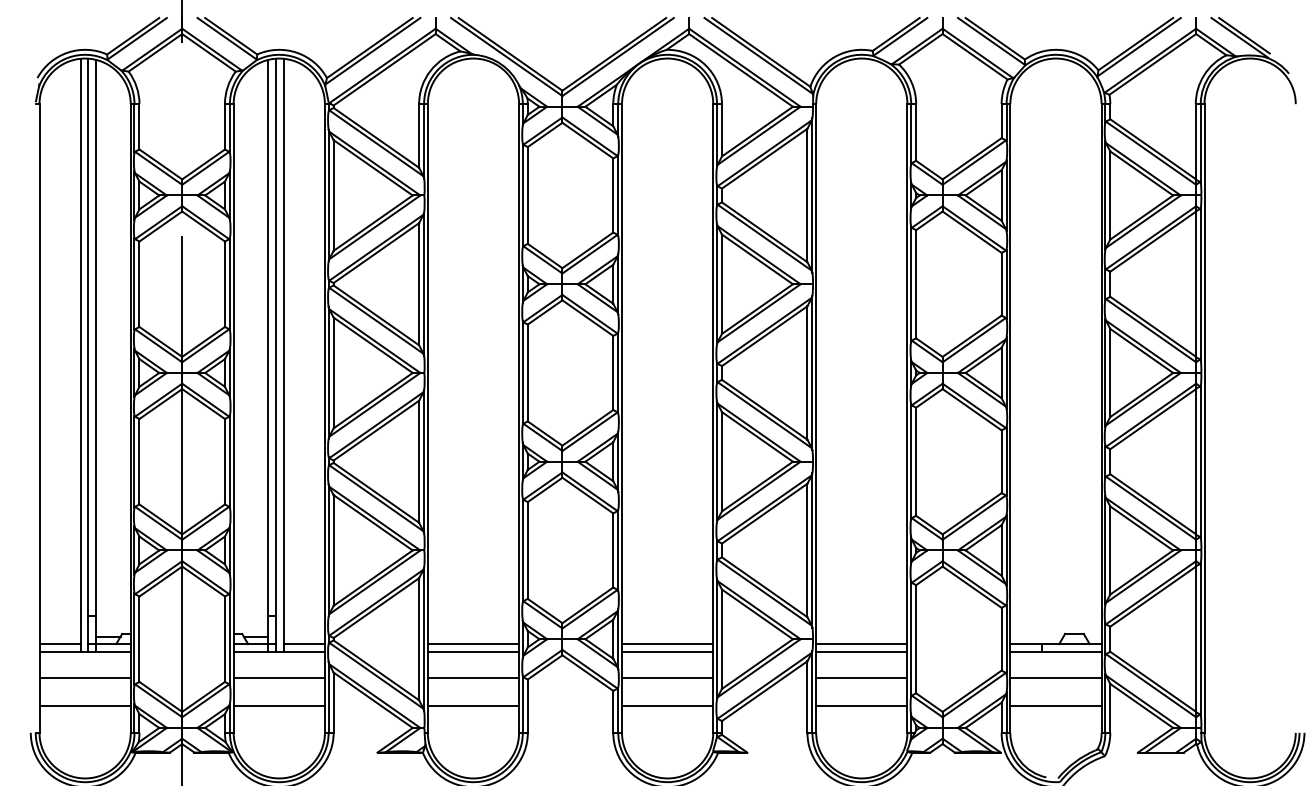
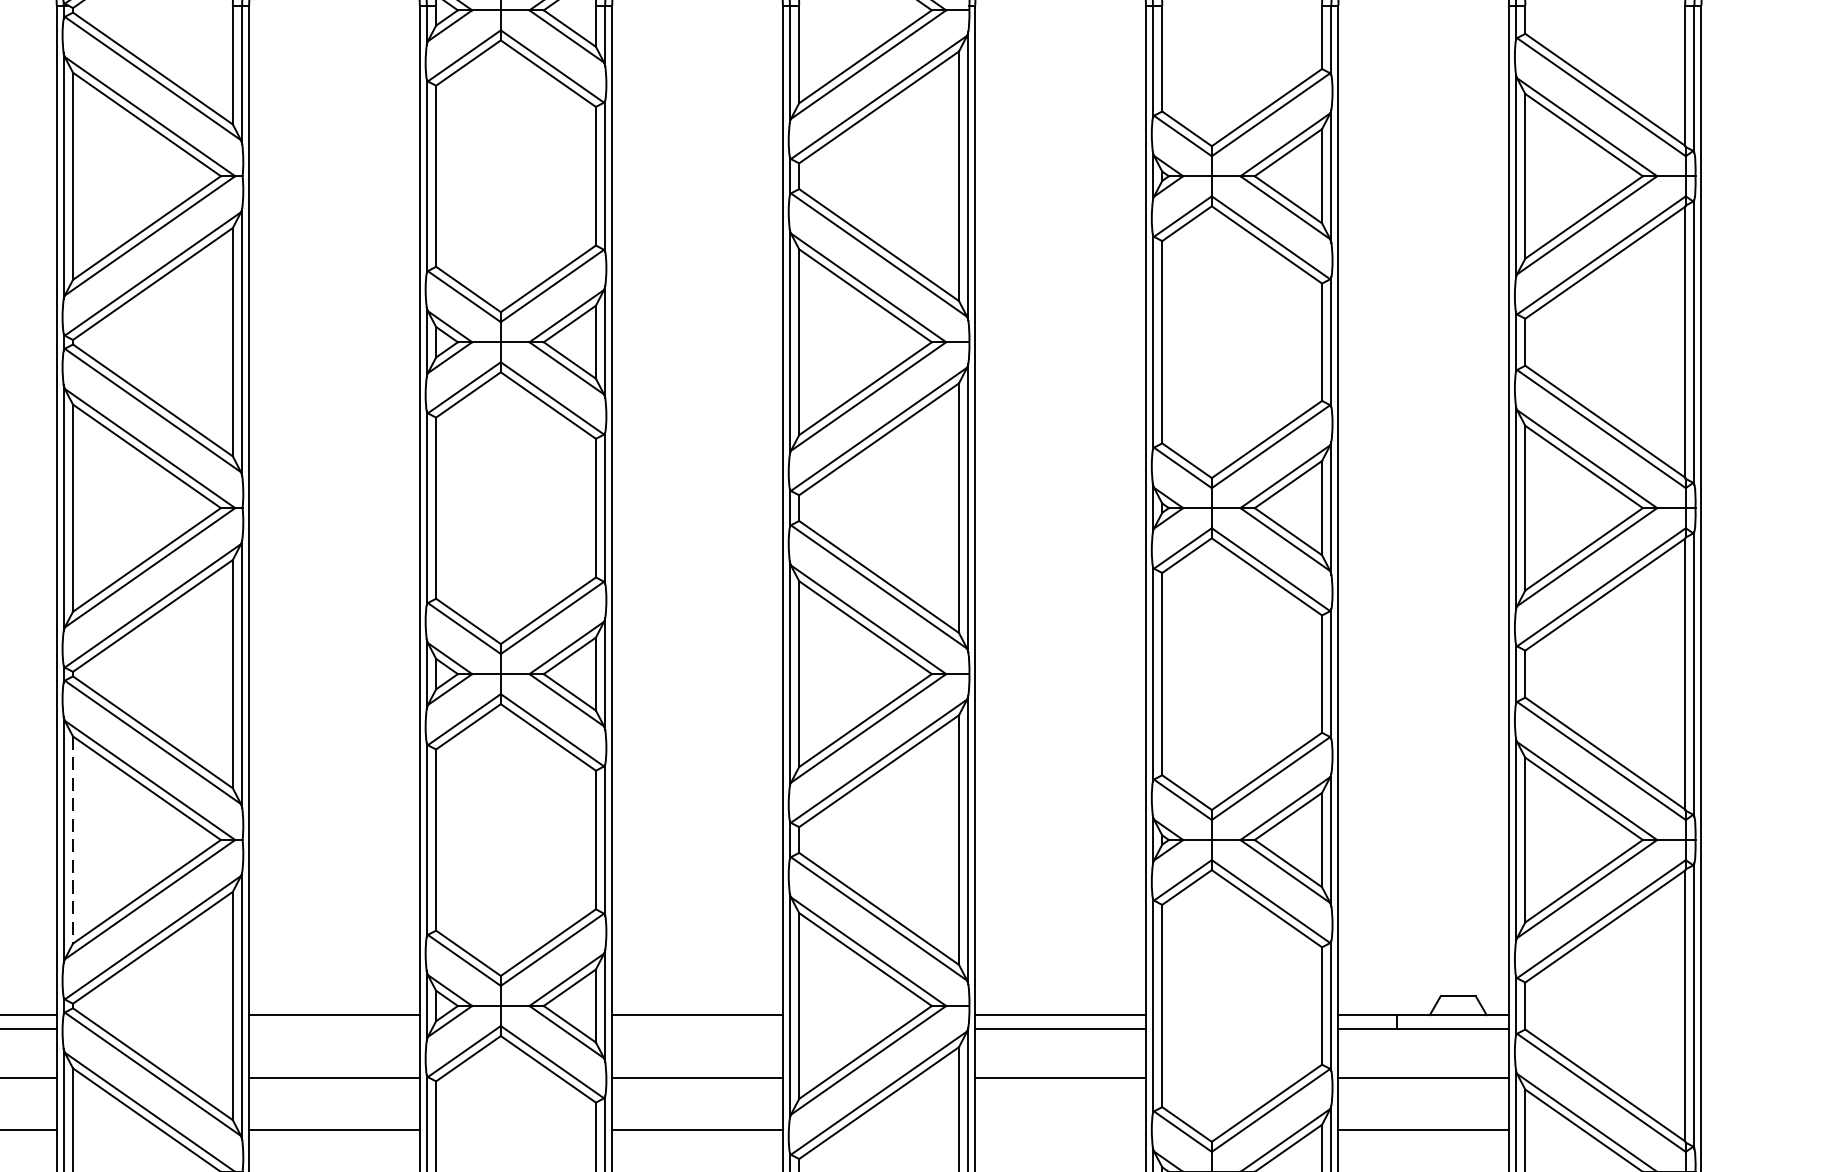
line: (333, 550) -> (72, 840), solid -> dashed
line: (473, 651) -> (334, 1028), removed
line: (667, 651) -> (697, 1028), removed
line: (861, 705) -> (1060, 1129), removed

